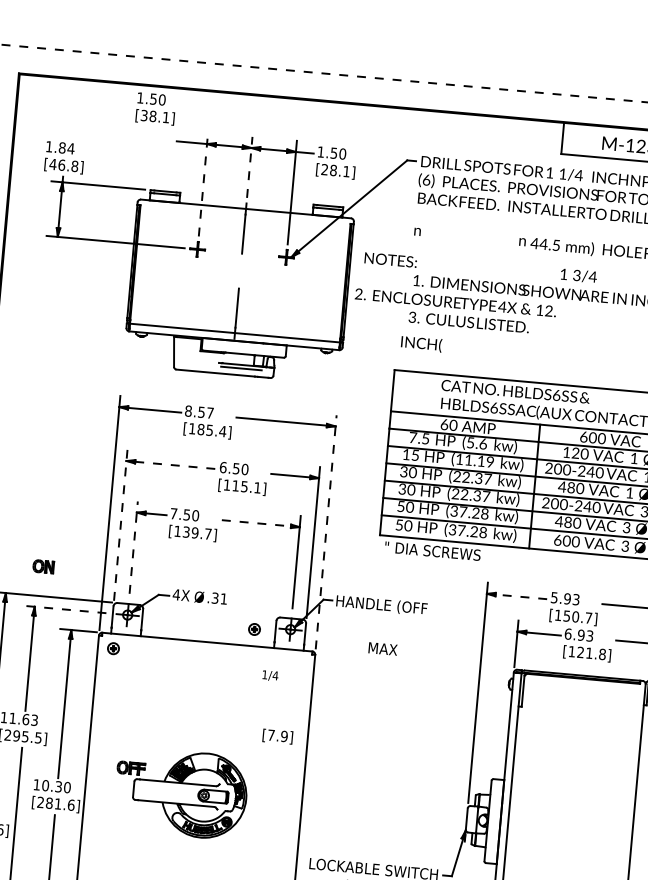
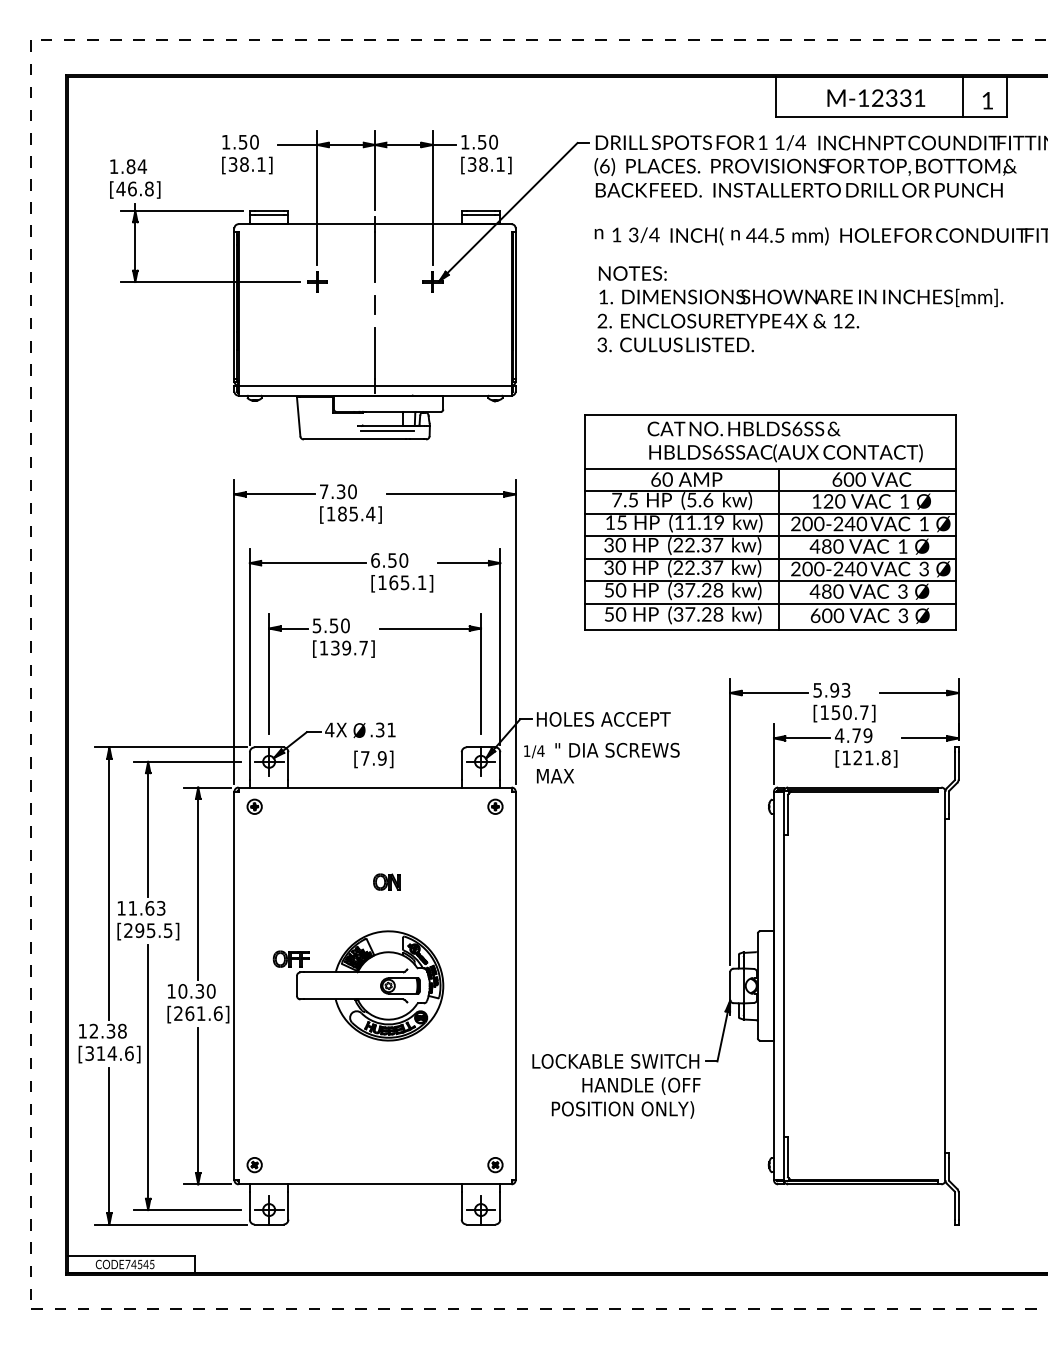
text: (156, 108) -> (247, 154), moved
line: (250, 167) -> (375, 170), dashed -> solid
text: (325, 169) -> (472, 164), [28.1] -> [38.1]
line: (203, 184) -> (317, 197), dashed -> solid
text: (390, 260) -> (632, 273), moved
line: (240, 270) -> (374, 304), added
text: (578, 275) -> (635, 234), moved
text: (455, 302) -> (728, 320), moved
text: (421, 344) -> (696, 236), moved
text: (198, 411) -> (337, 491), 8.57 -> 7.30
line: (176, 465) -> (314, 563), dashed -> solid
text: (235, 485) -> (393, 582), [115.1] -> [165.1]
text: (173, 513) -> (316, 625), 7.50 -> 5.50
line: (256, 523) -> (424, 628), dashed -> solid
line: (120, 525) -> (249, 646), dashed -> solid
line: (326, 531) -> (515, 631), dashed -> solid
line: (134, 547) -> (269, 673), dashed -> solid
text: (432, 550) -> (617, 749), moved
part: (43, 566) -> (386, 881), moved
line: (520, 597) -> (774, 693), dashed -> solid
text: (392, 606) -> (609, 720), HANDLE (OFF -> HOLES ACCEPT
line: (64, 609) -> (187, 761), dashed -> solid
part: (254, 629) -> (495, 806), moved
text: (578, 634) -> (853, 735), 6.93 -> 4.79
text: (383, 649) -> (555, 776), moved
text: (270, 675) -> (534, 751), moved
text: (277, 736) -> (373, 759), moved
text: (49, 803) -> (189, 1013), [281.6] -> [261.6]

